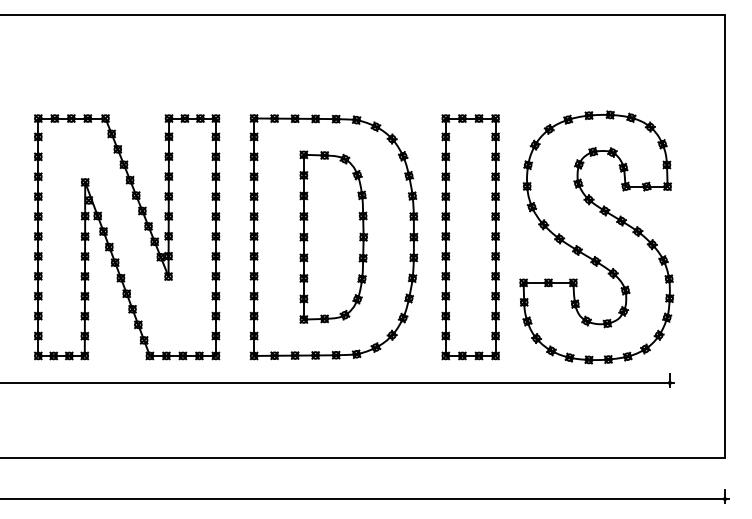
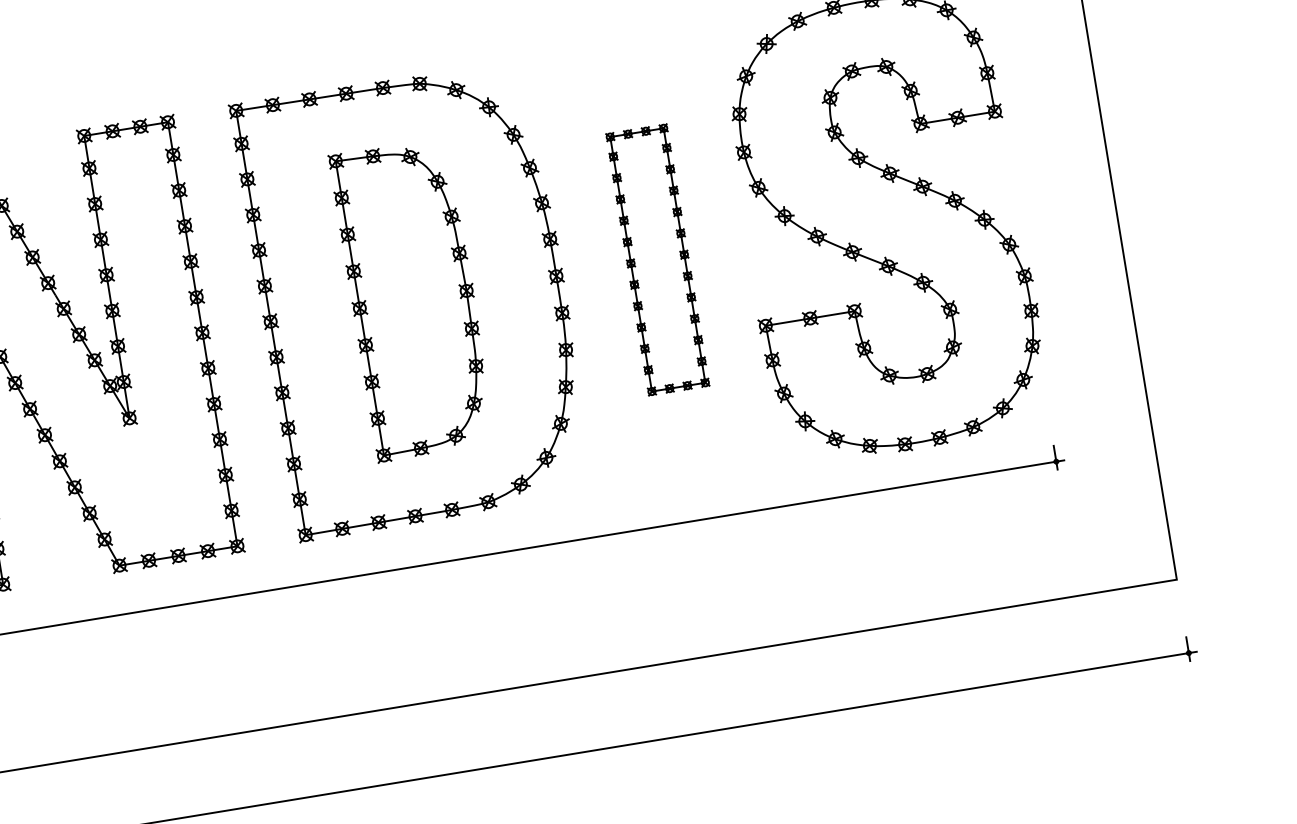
part: (470, 237) -> (657, 260), size x0.6

